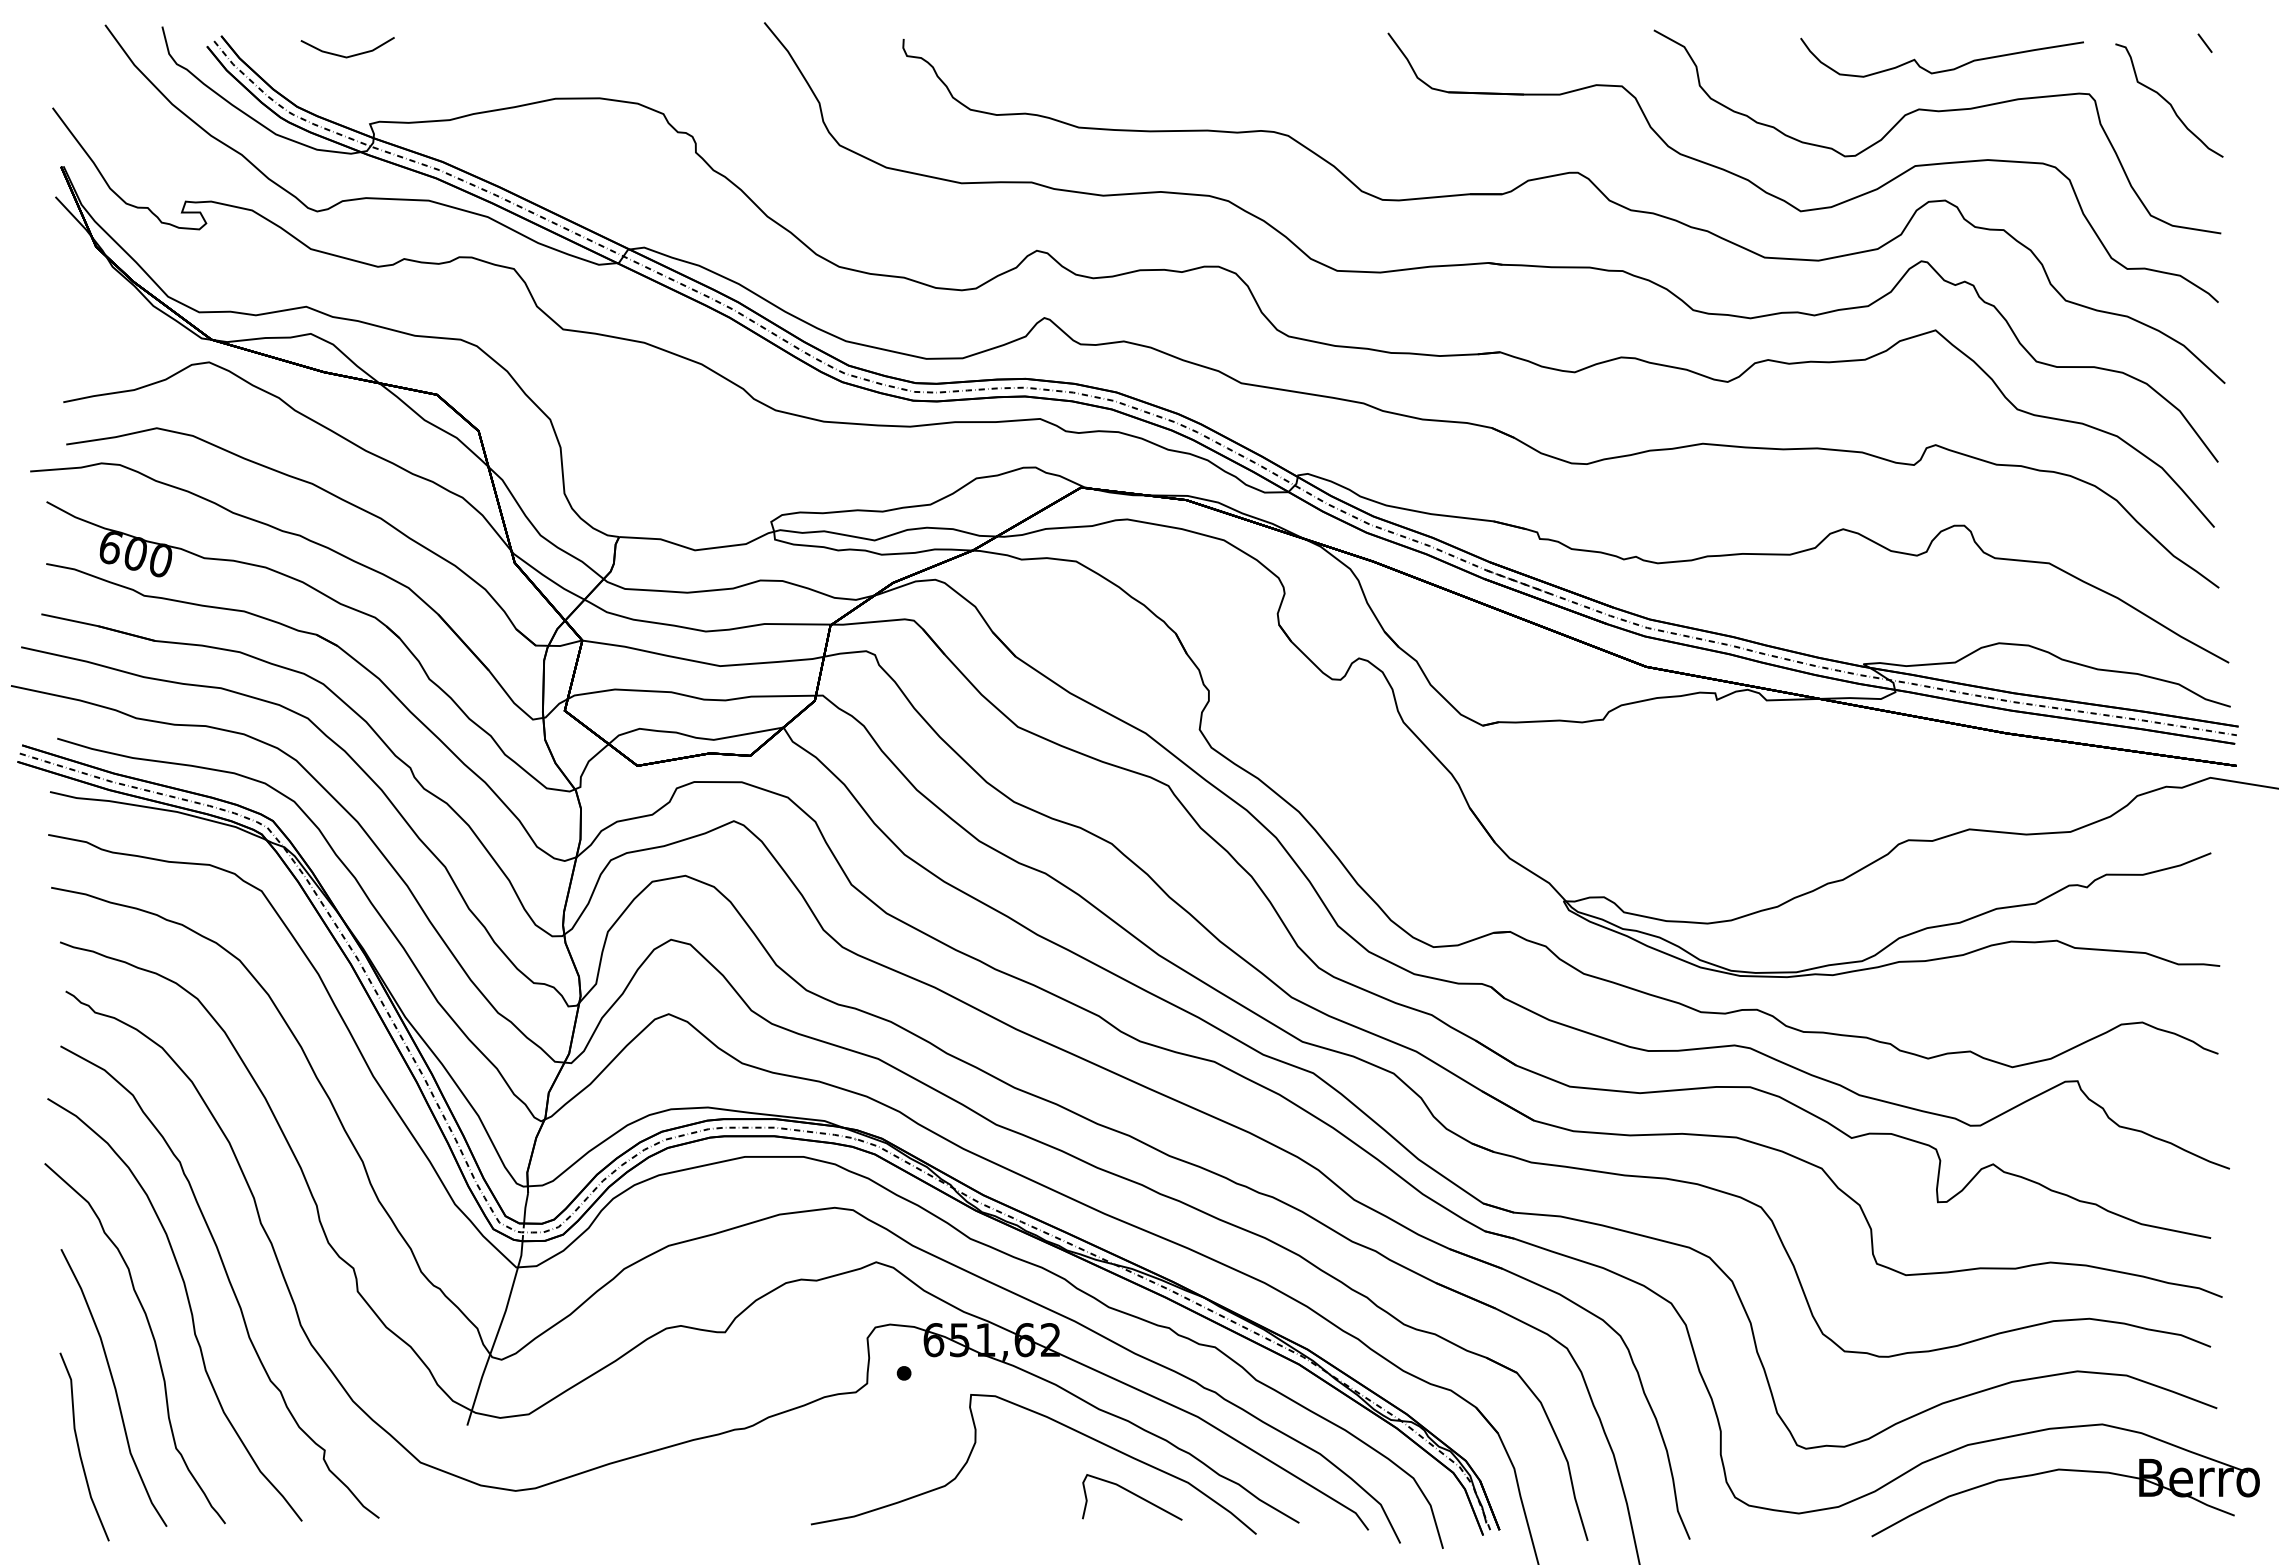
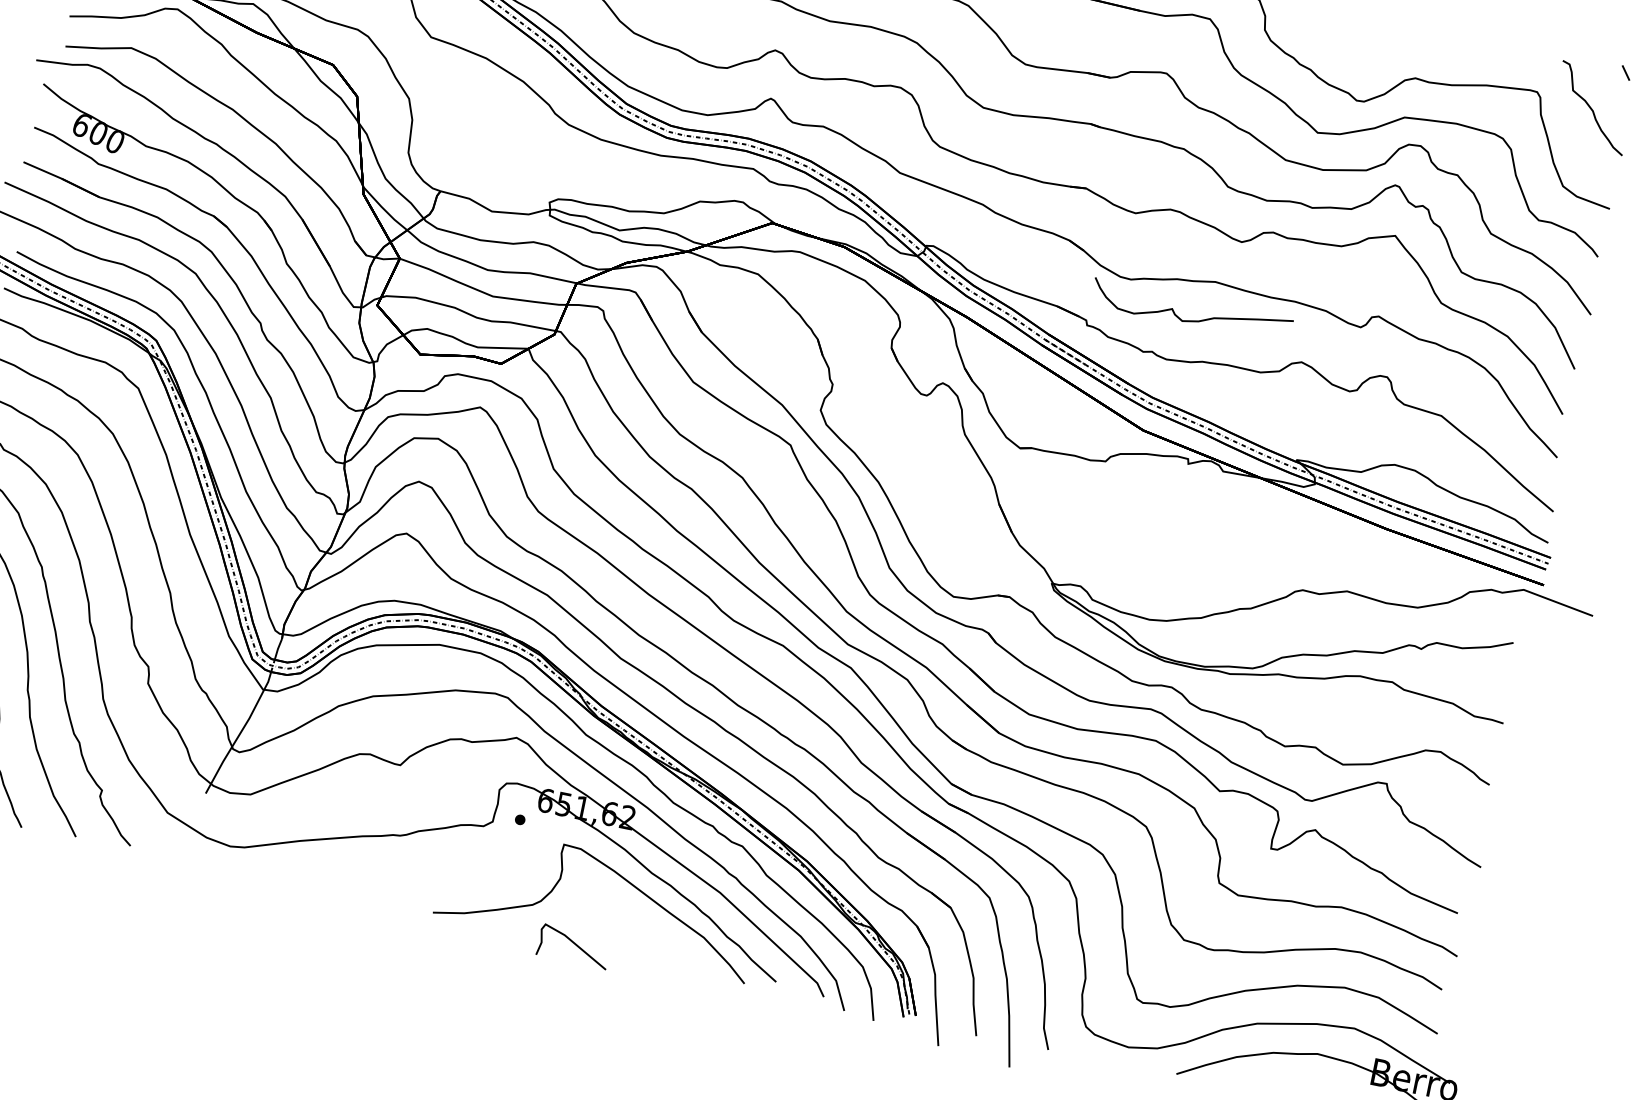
curve: (1946, 69) -> (1193, 320), moved
curve: (1134, 1495) -> (575, 945), moved

